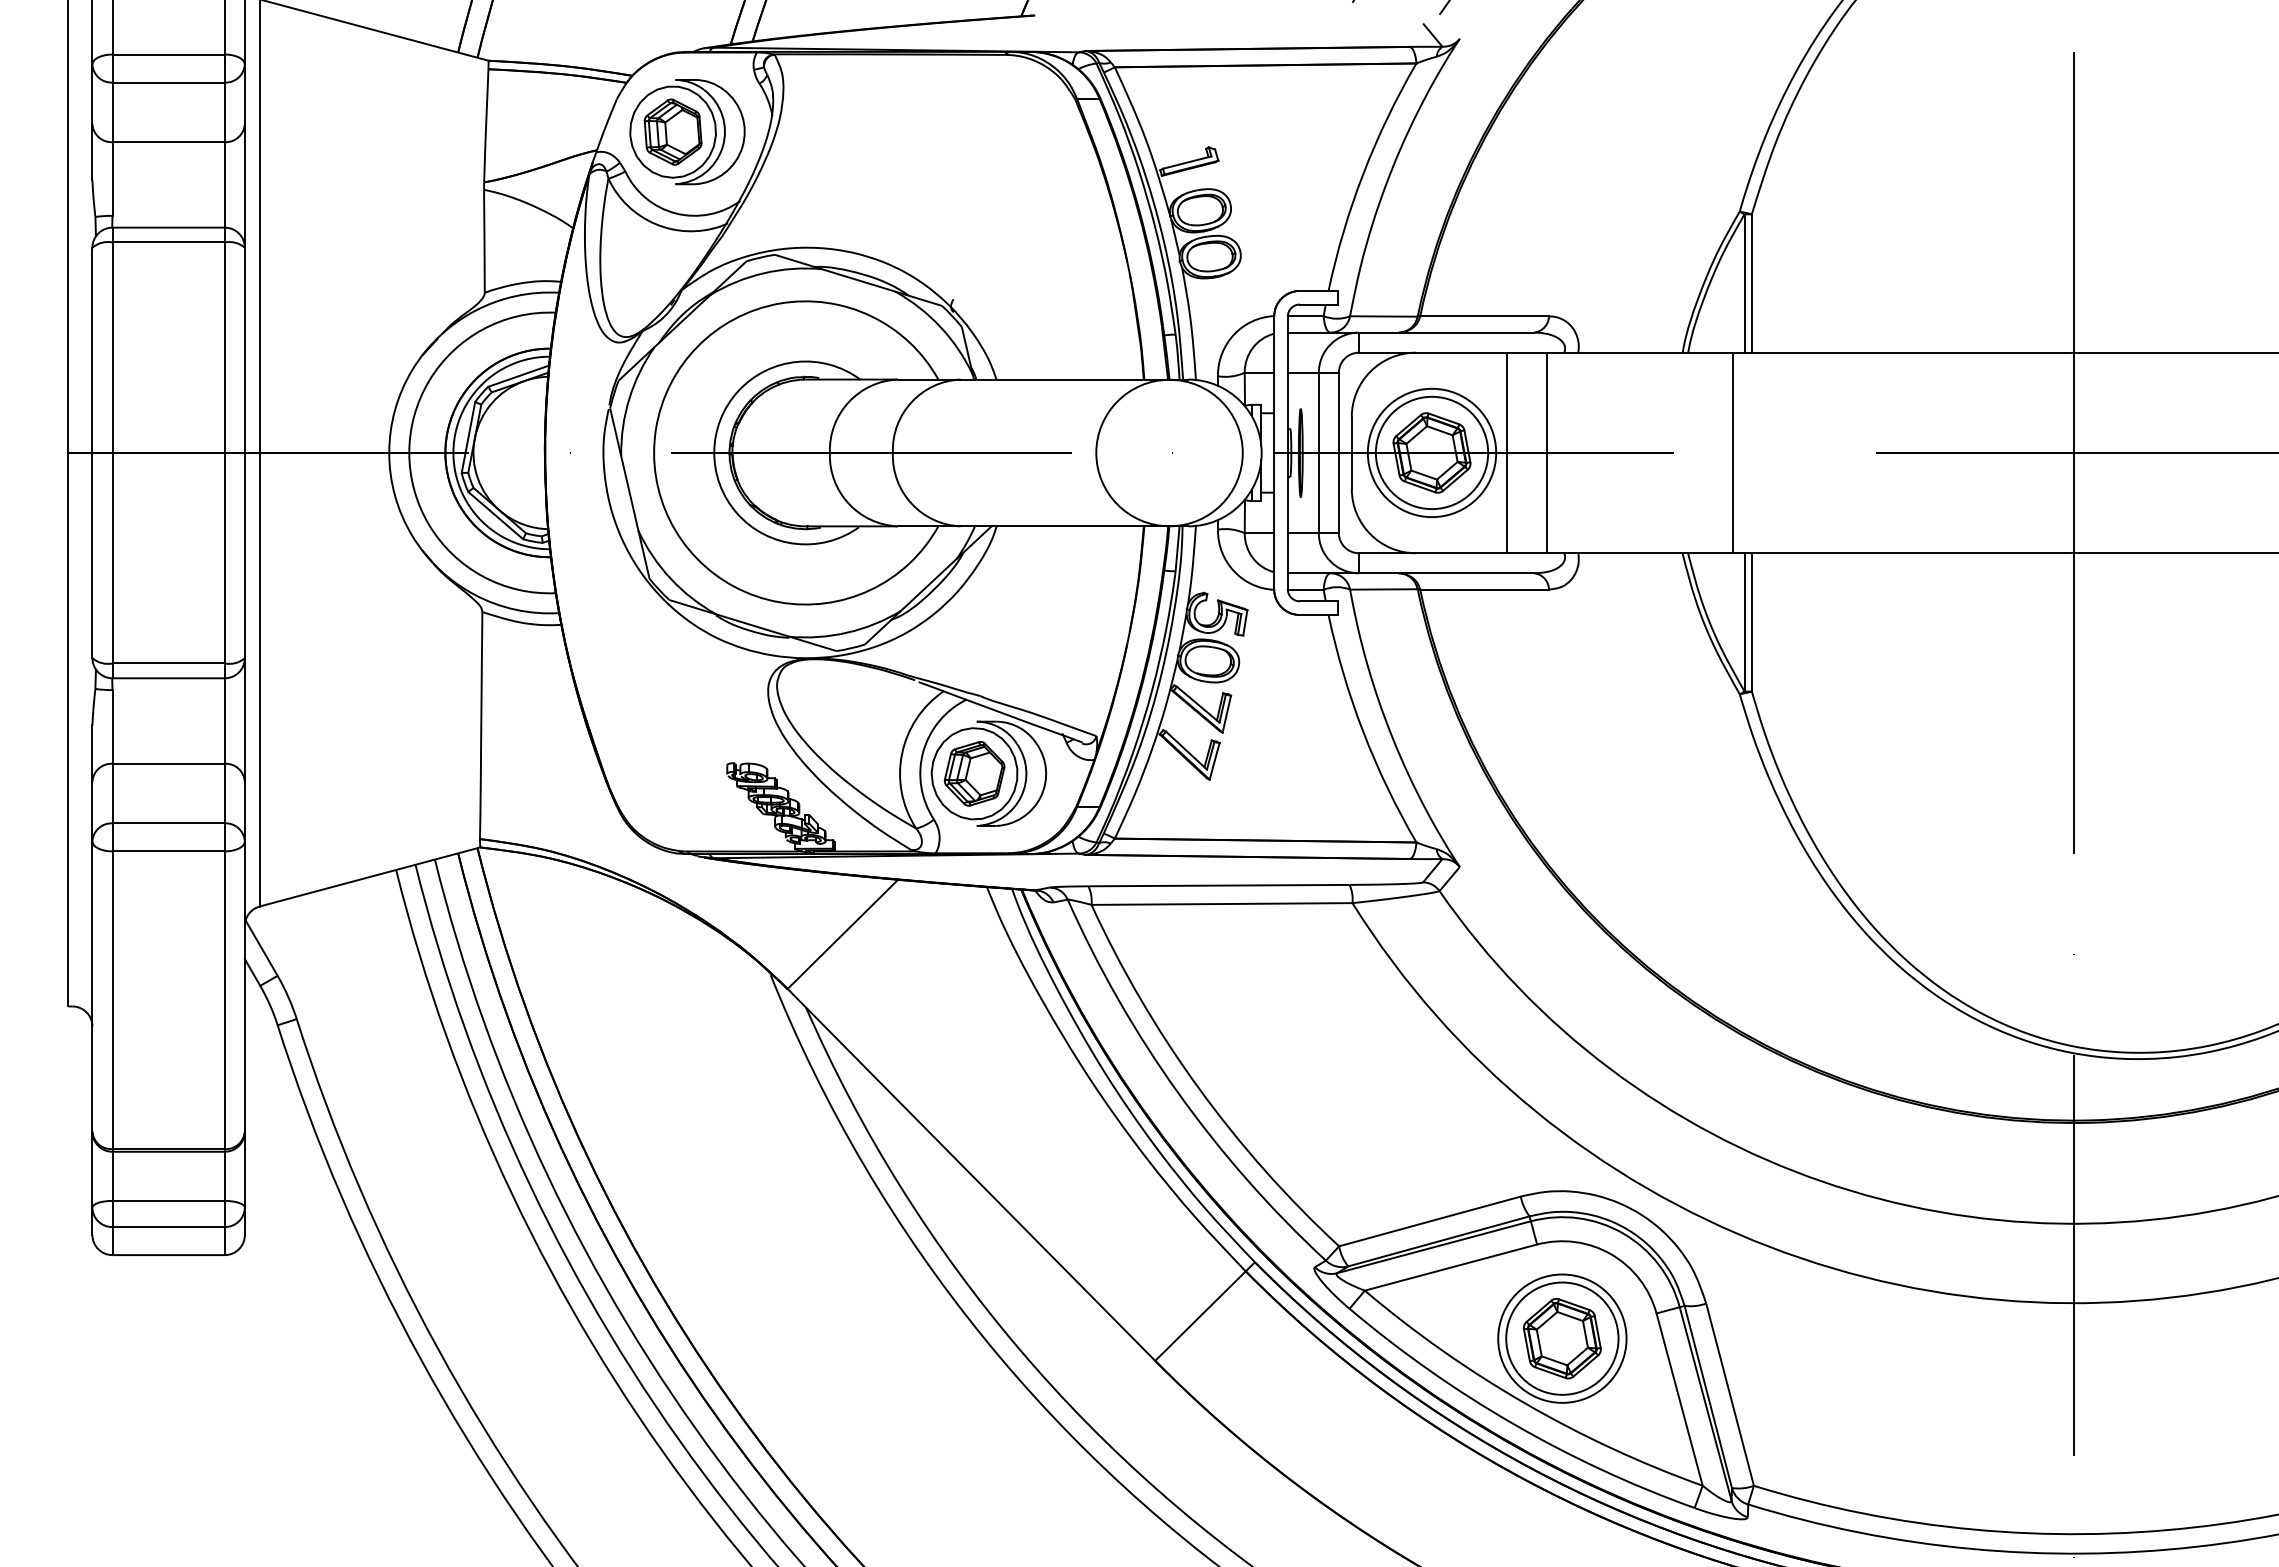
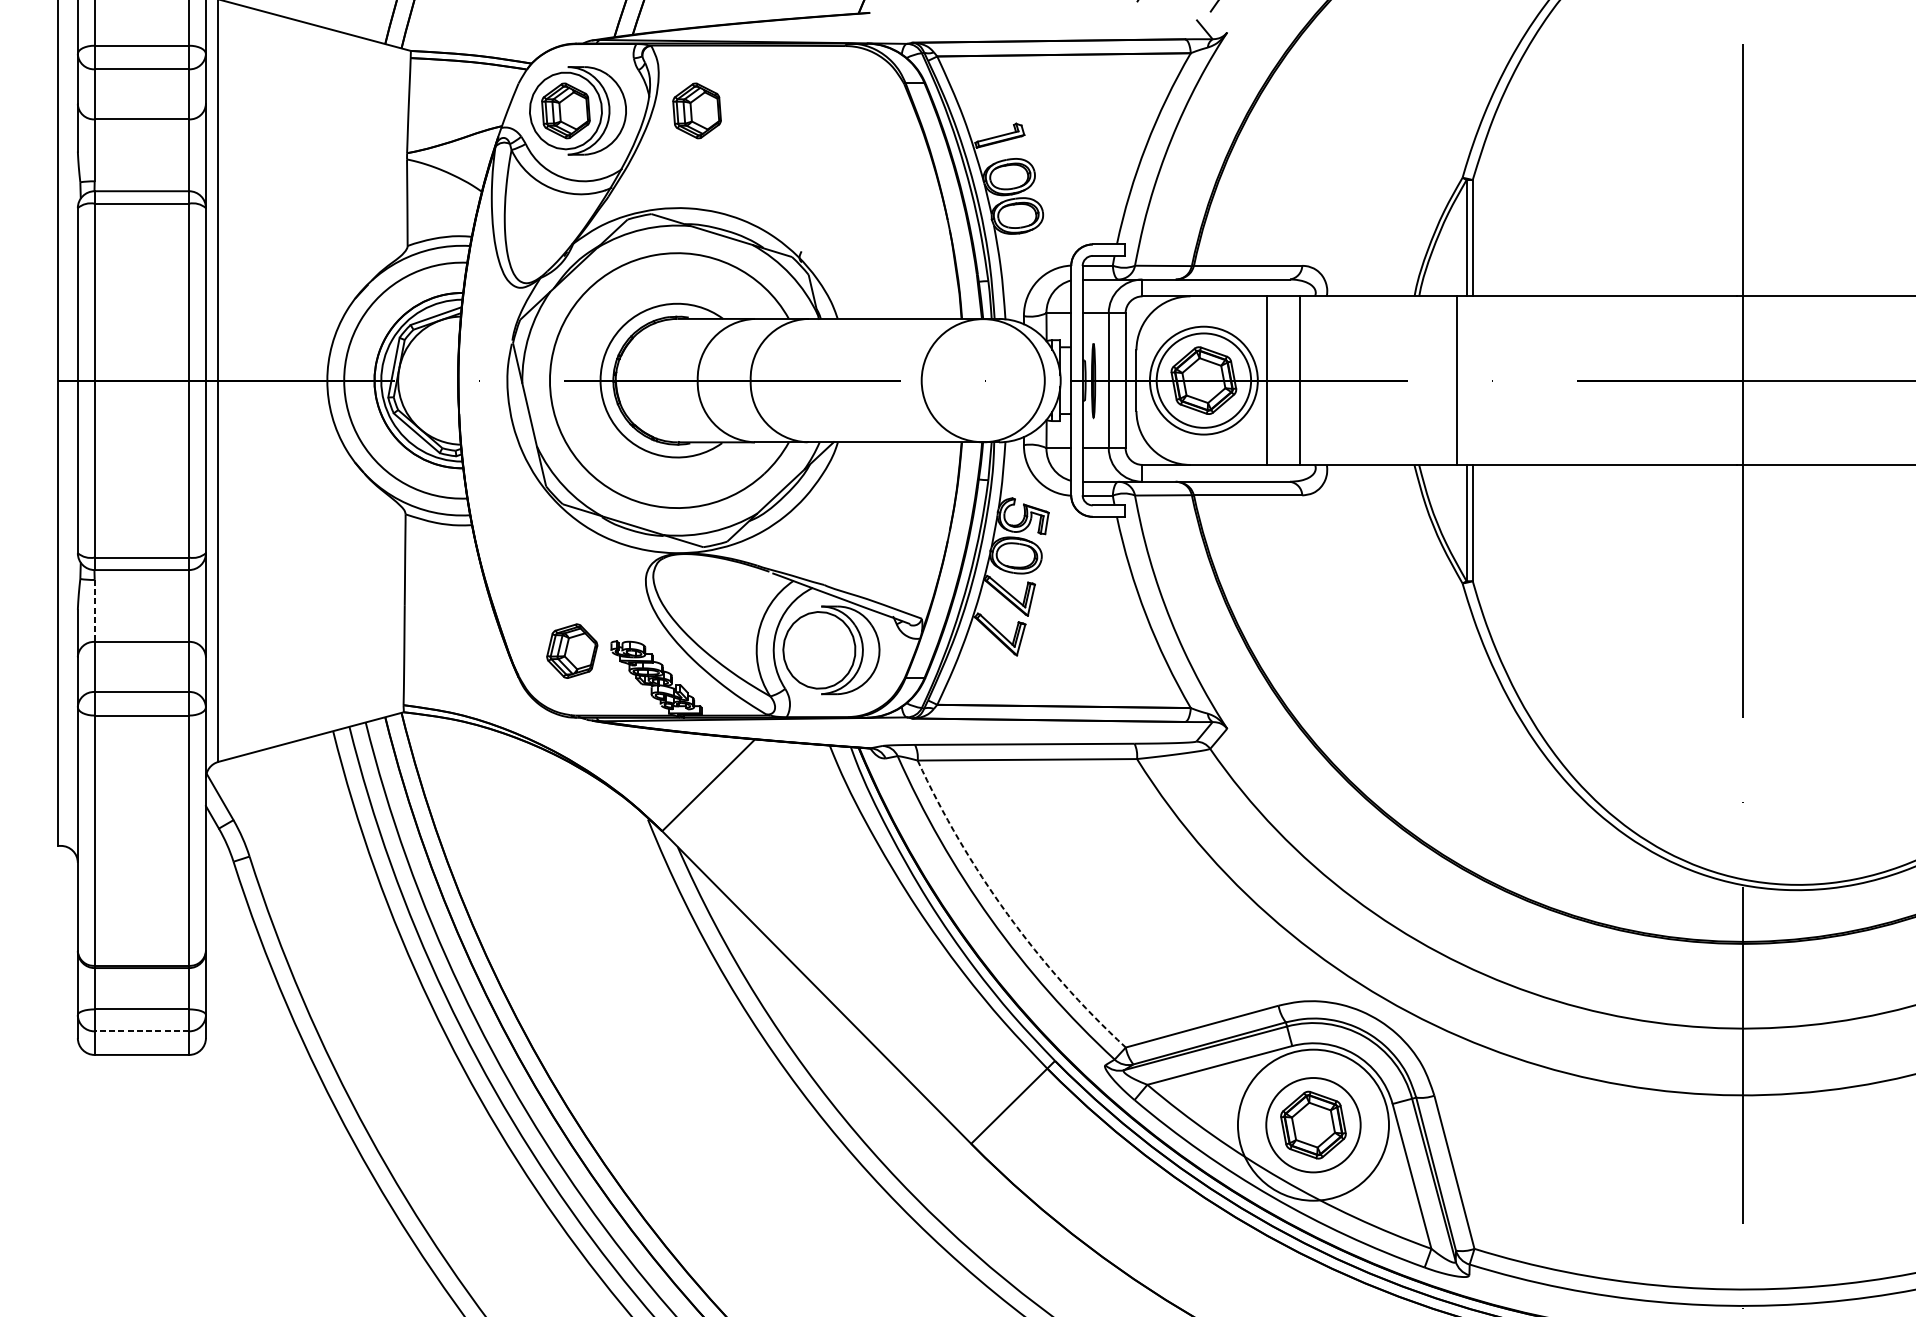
part: (828, 131) -> (696, 110), added
line: (112, 726) -> (94, 610), solid -> dashed
part: (974, 773) -> (572, 650), moved
arc: (1198, 1087) -> (1007, 914), solid -> dashed
line: (168, 1226) -> (141, 1030), solid -> dashed
circle: (1562, 1338) -> (1313, 1125), size x1.4

